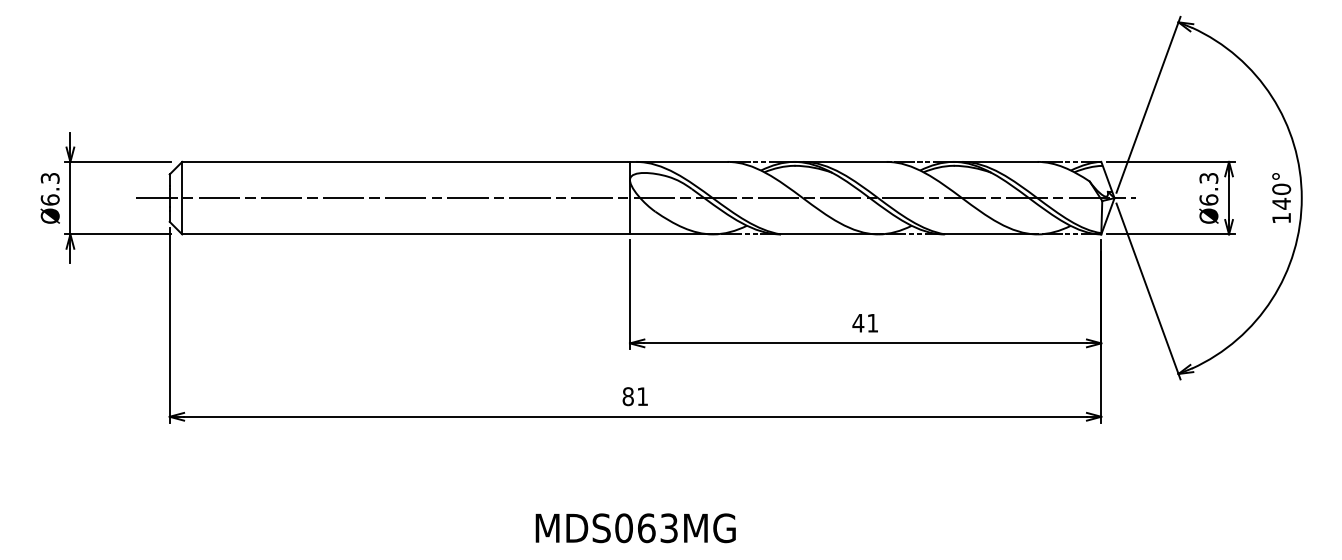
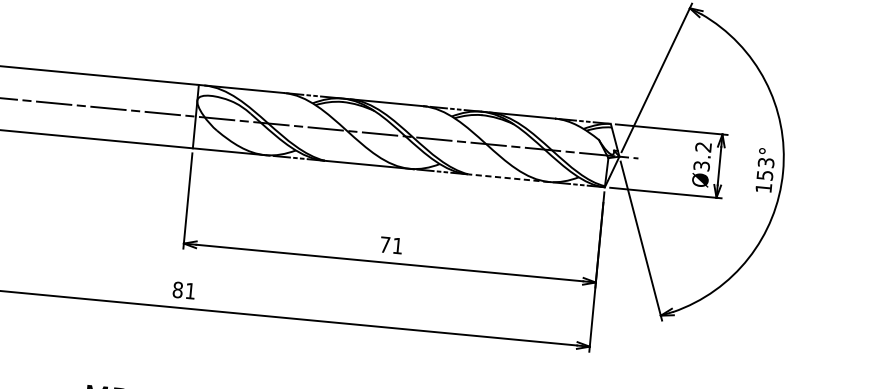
text: (1208, 189) -> (702, 156), Ø6.3 -> Ø3.2
text: (1281, 196) -> (765, 169), 140° -> 153°
line: (990, 234) -> (507, 178), solid -> dashed
text: (858, 323) -> (385, 245), 41 -> 71

